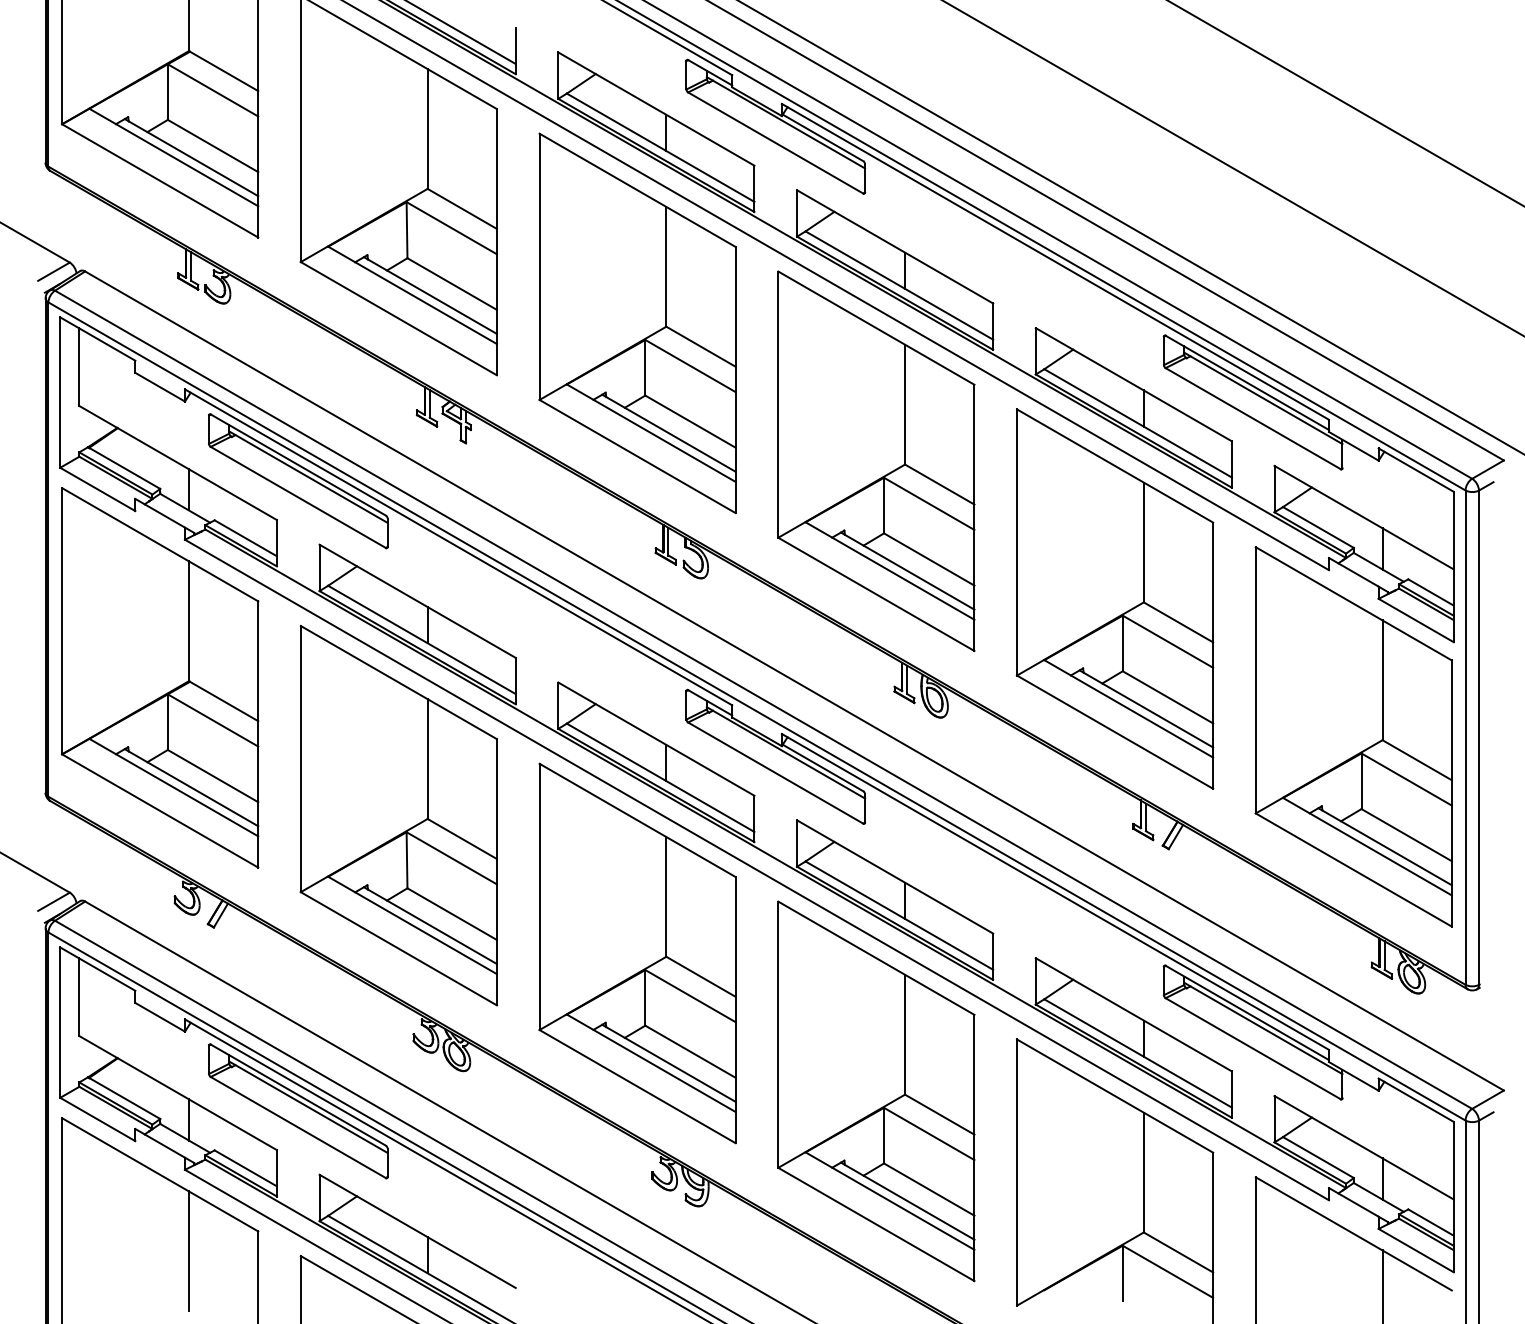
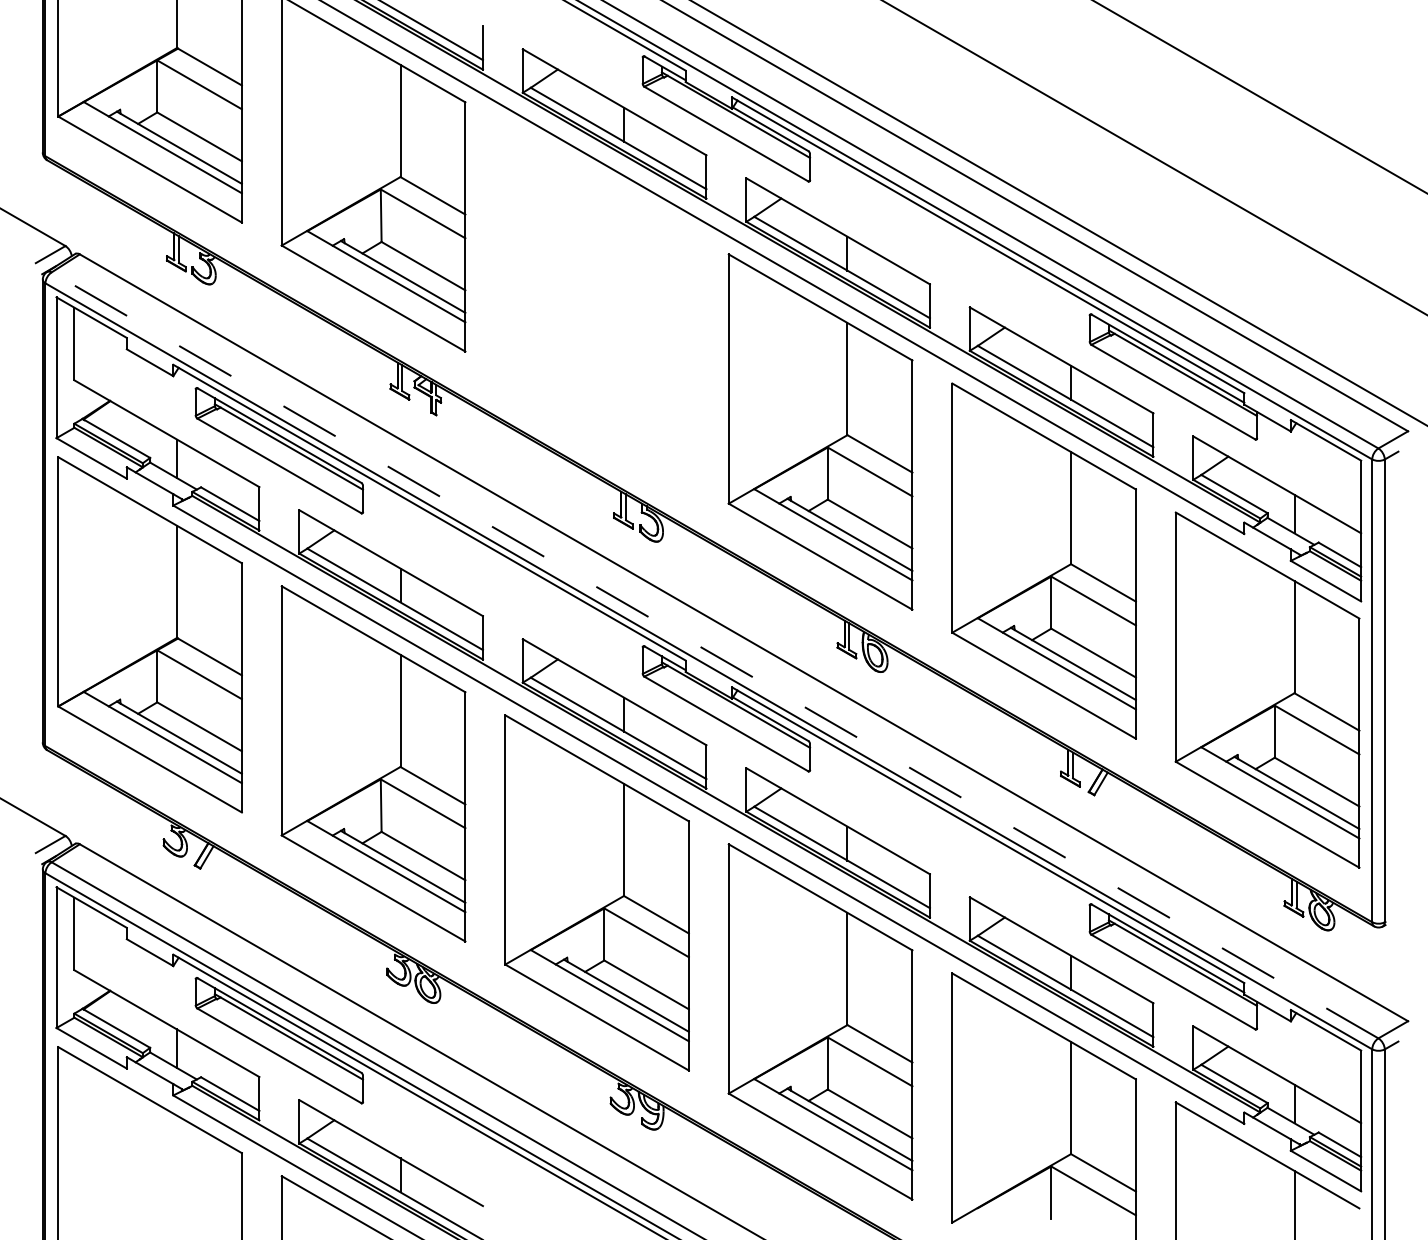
part: (636, 322) -> (596, 302), removed
line: (764, 699) -> (715, 655), solid -> dashed
line: (189, 1251) -> (177, 1171), removed

